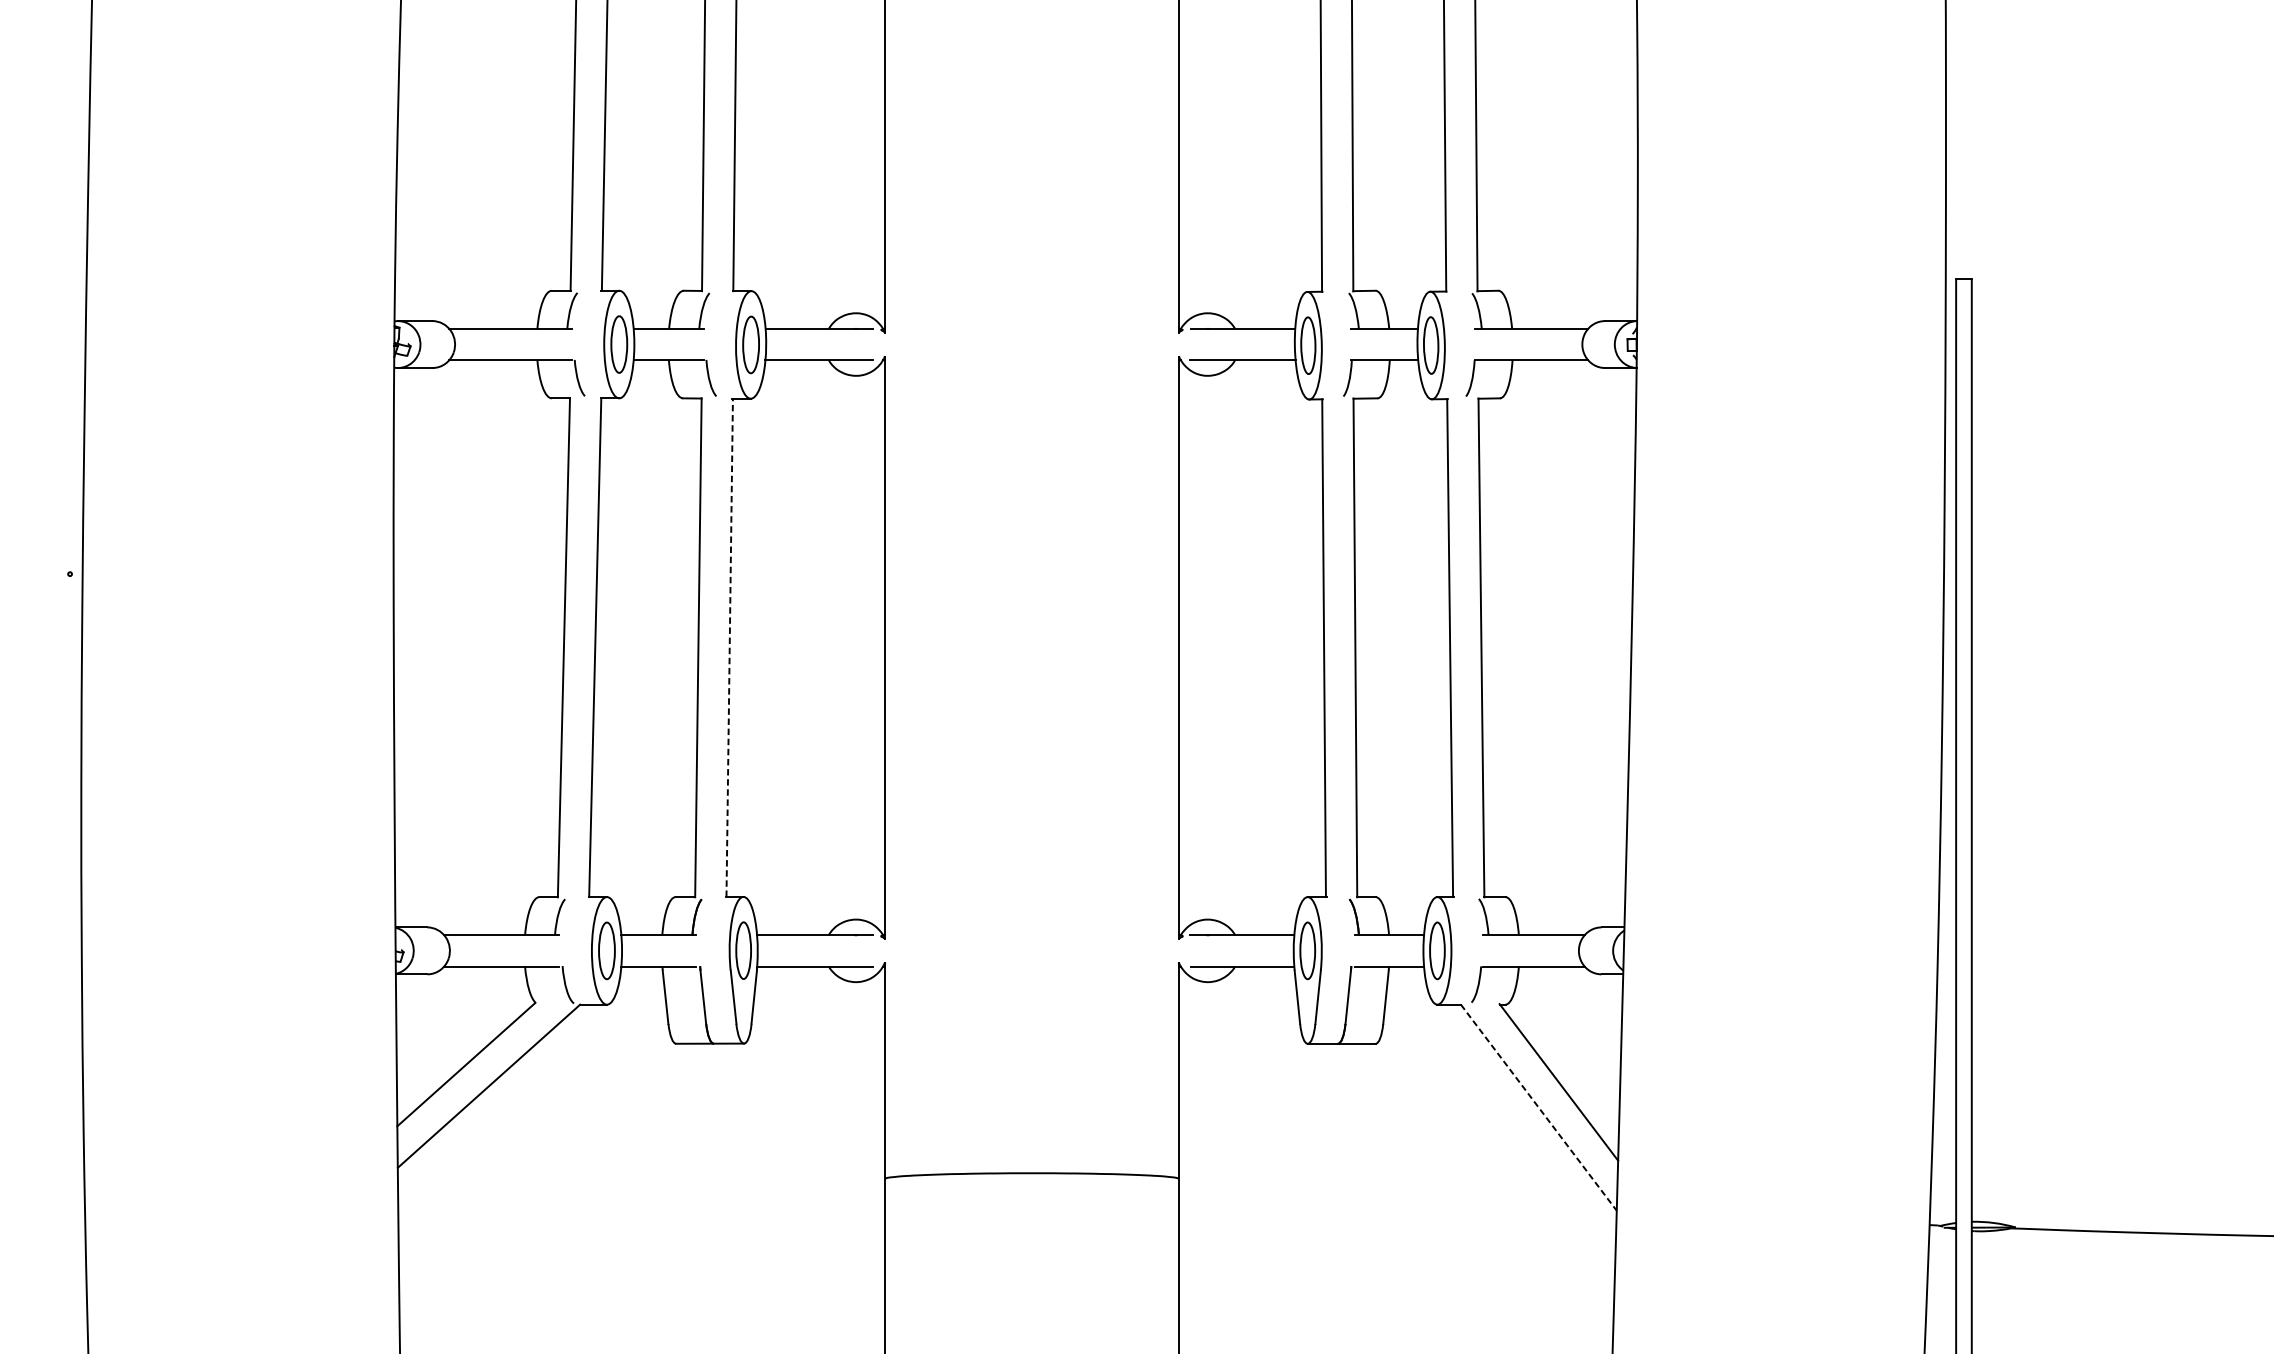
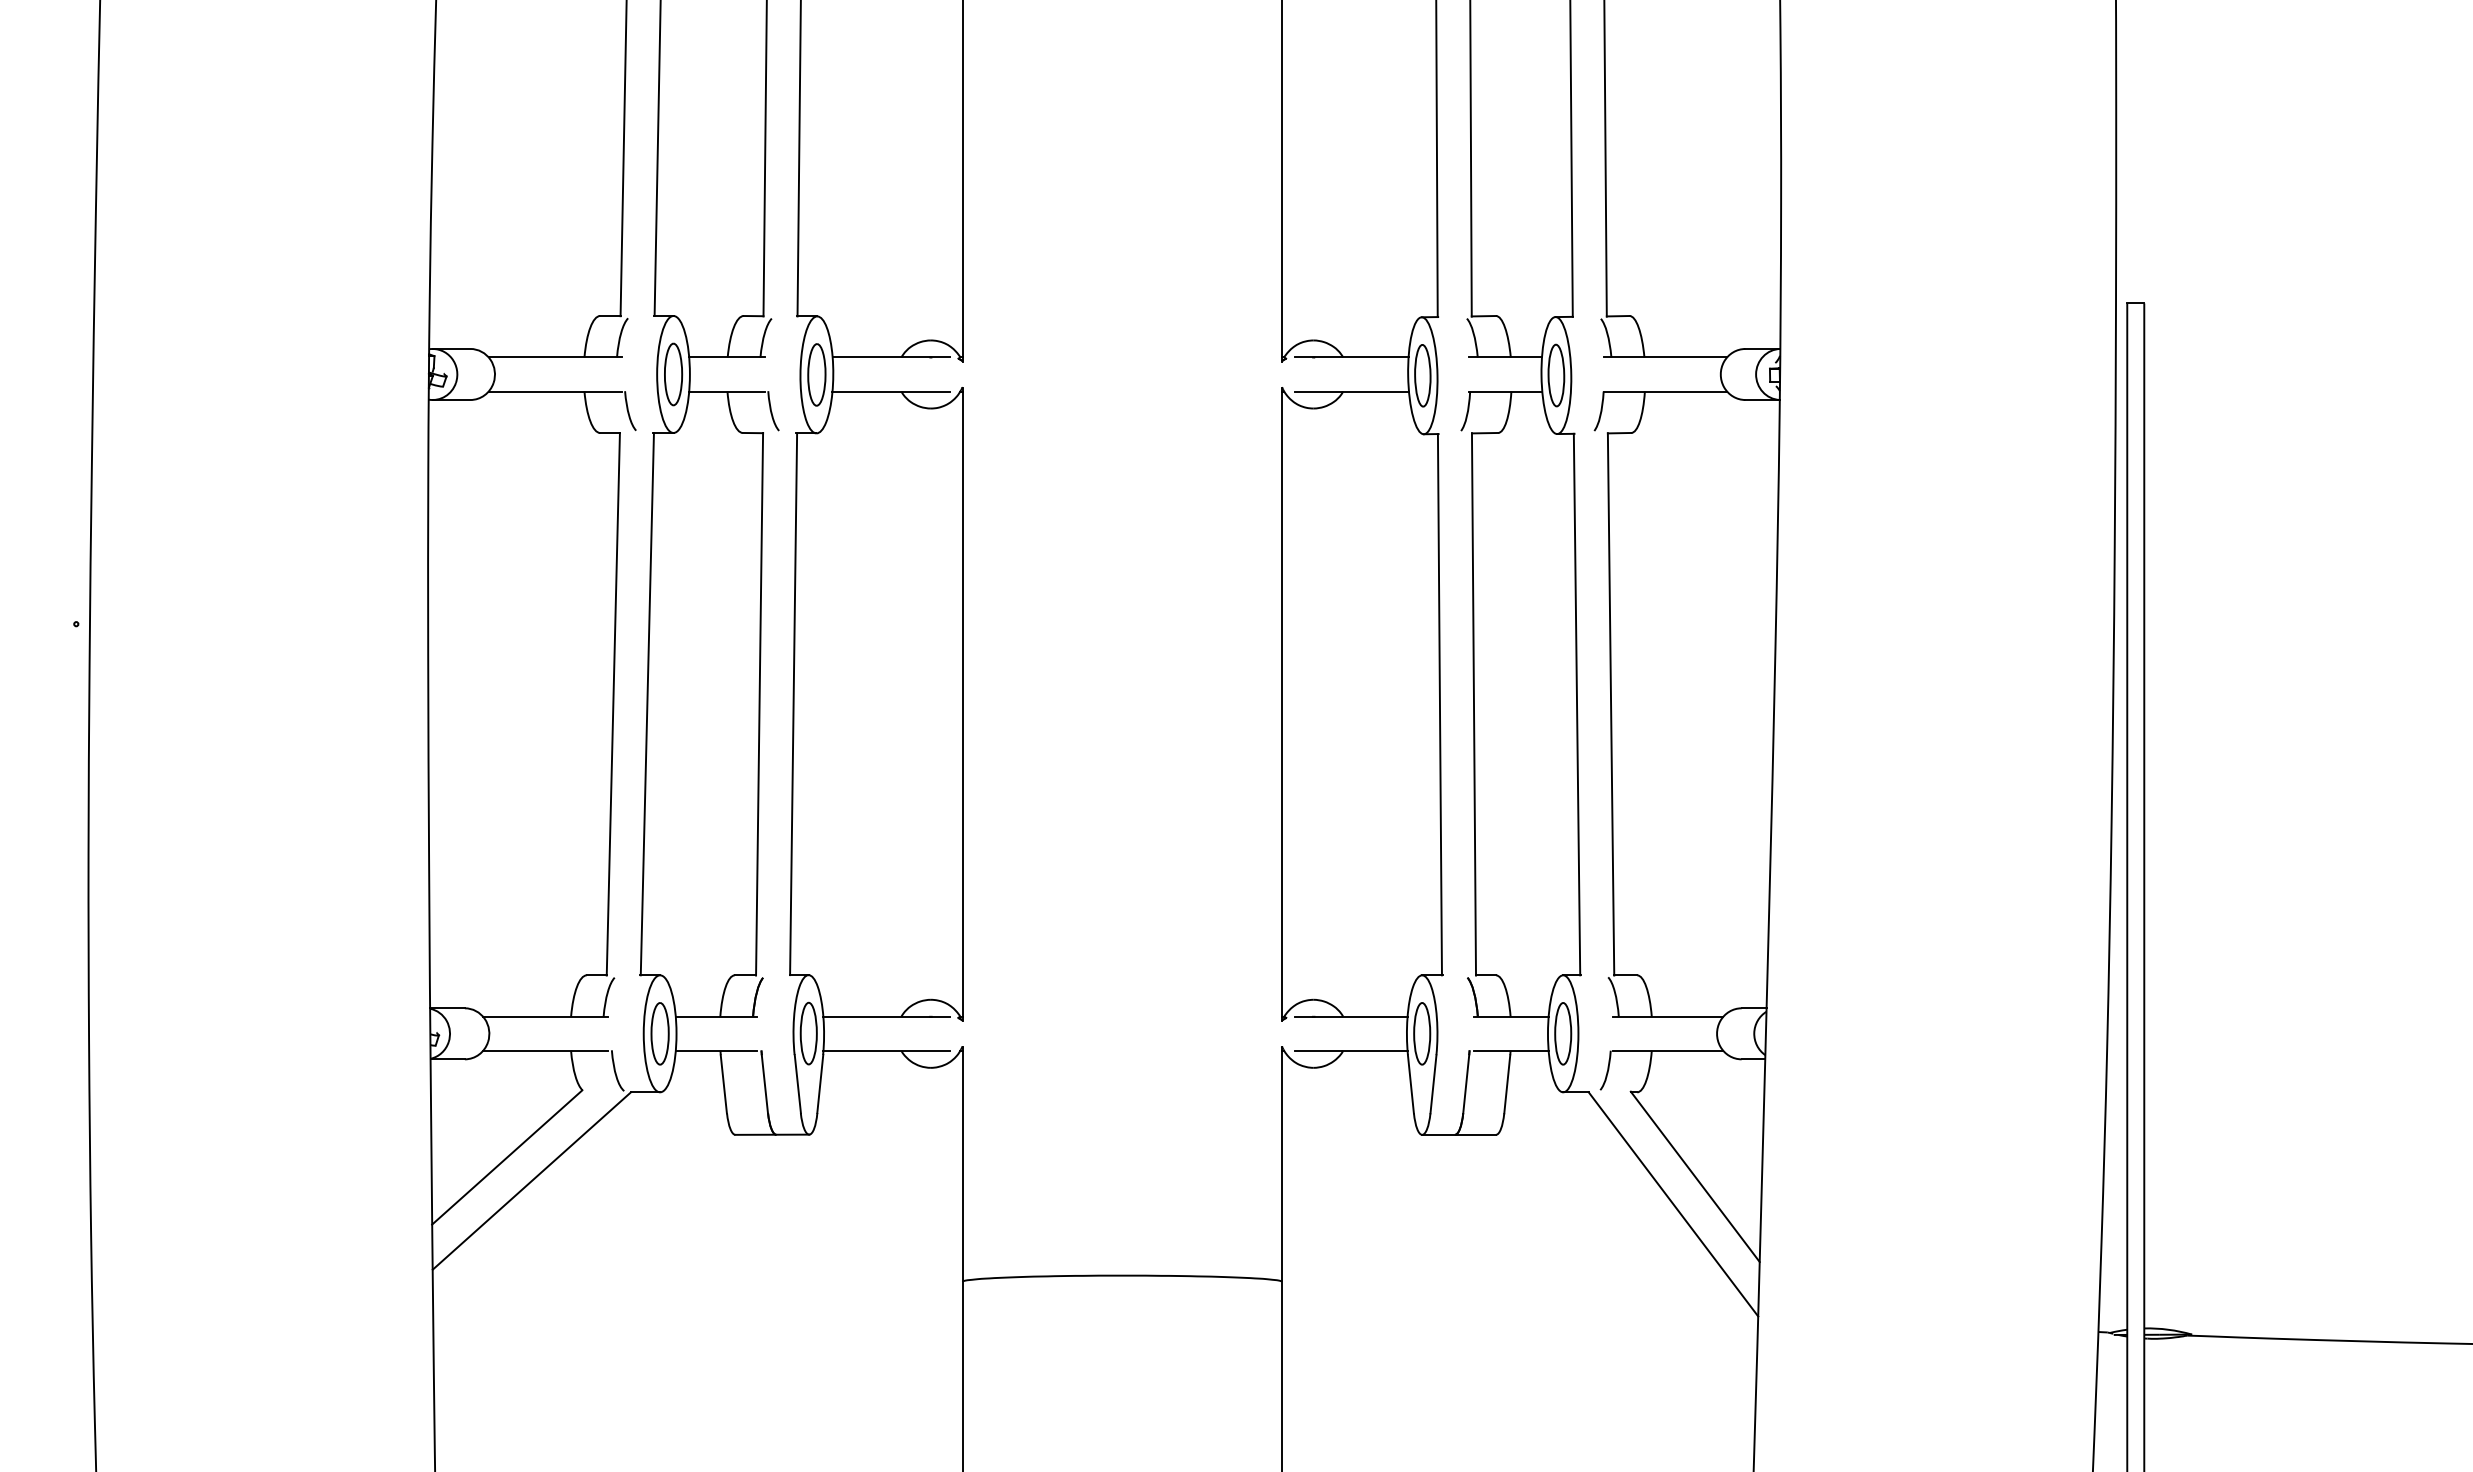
line: (729, 648) -> (793, 704), dashed -> solid
line: (1538, 1107) -> (1673, 1204), dashed -> solid

